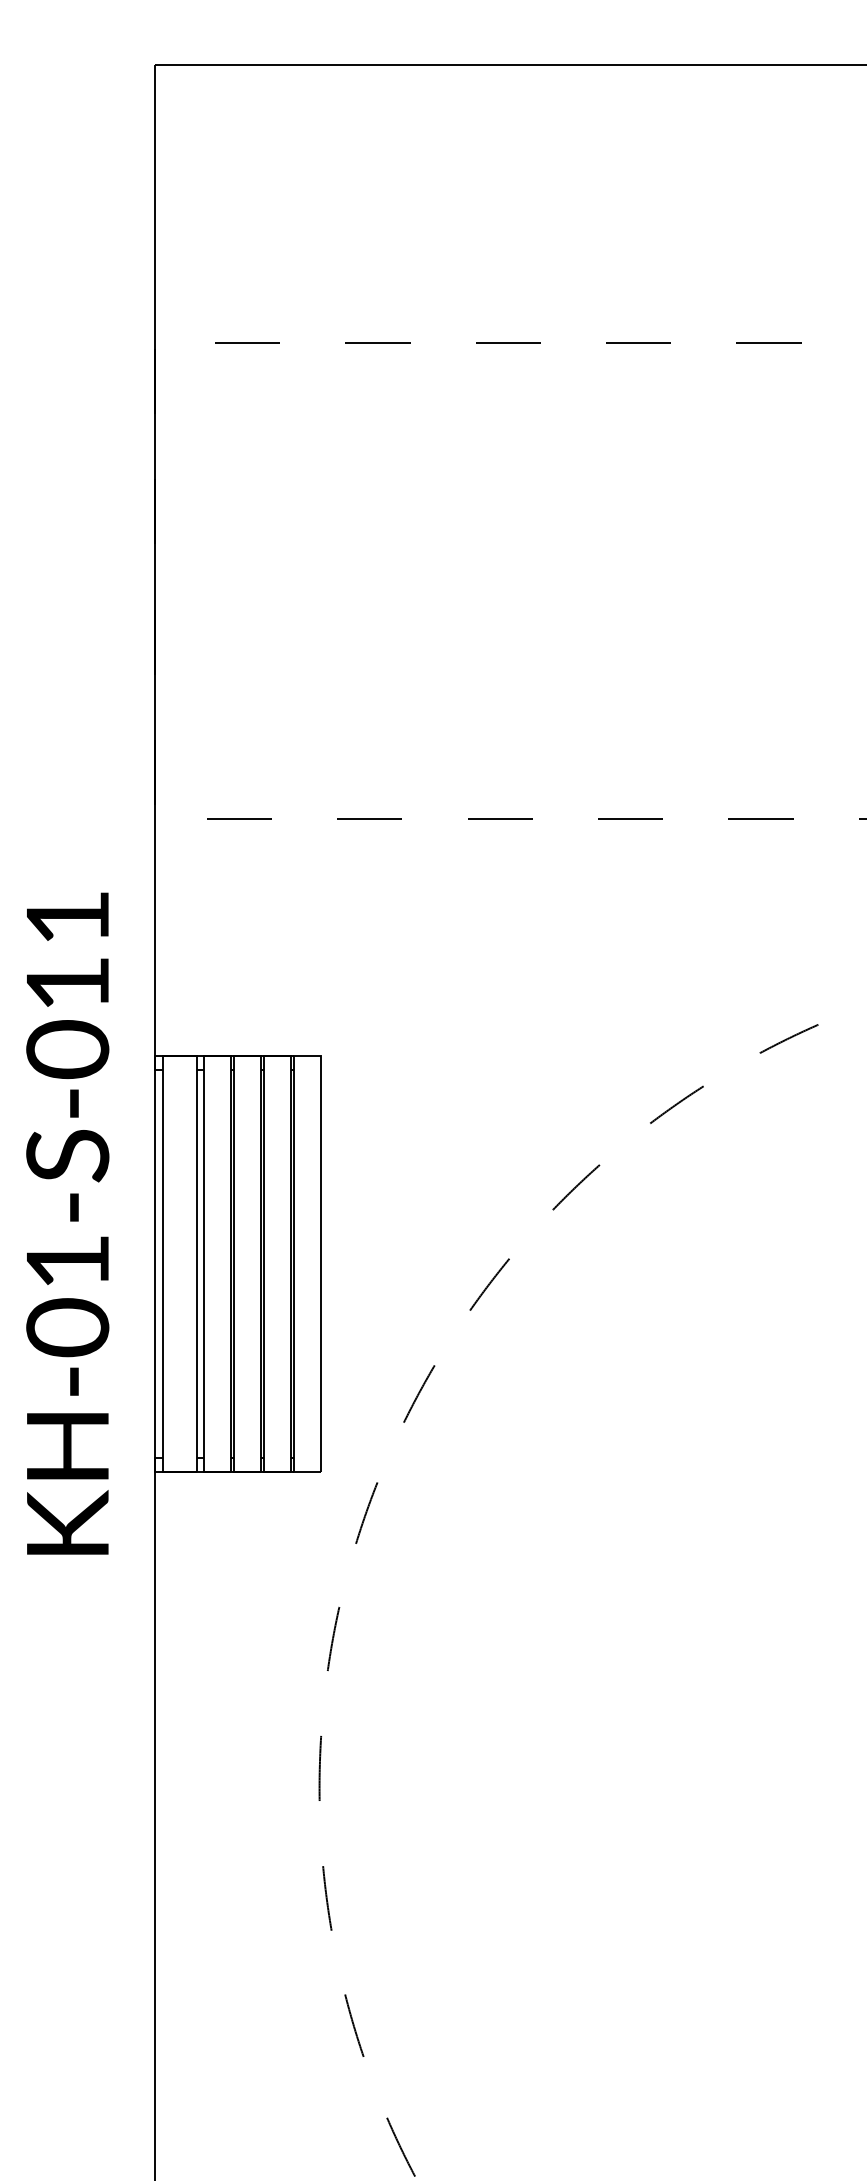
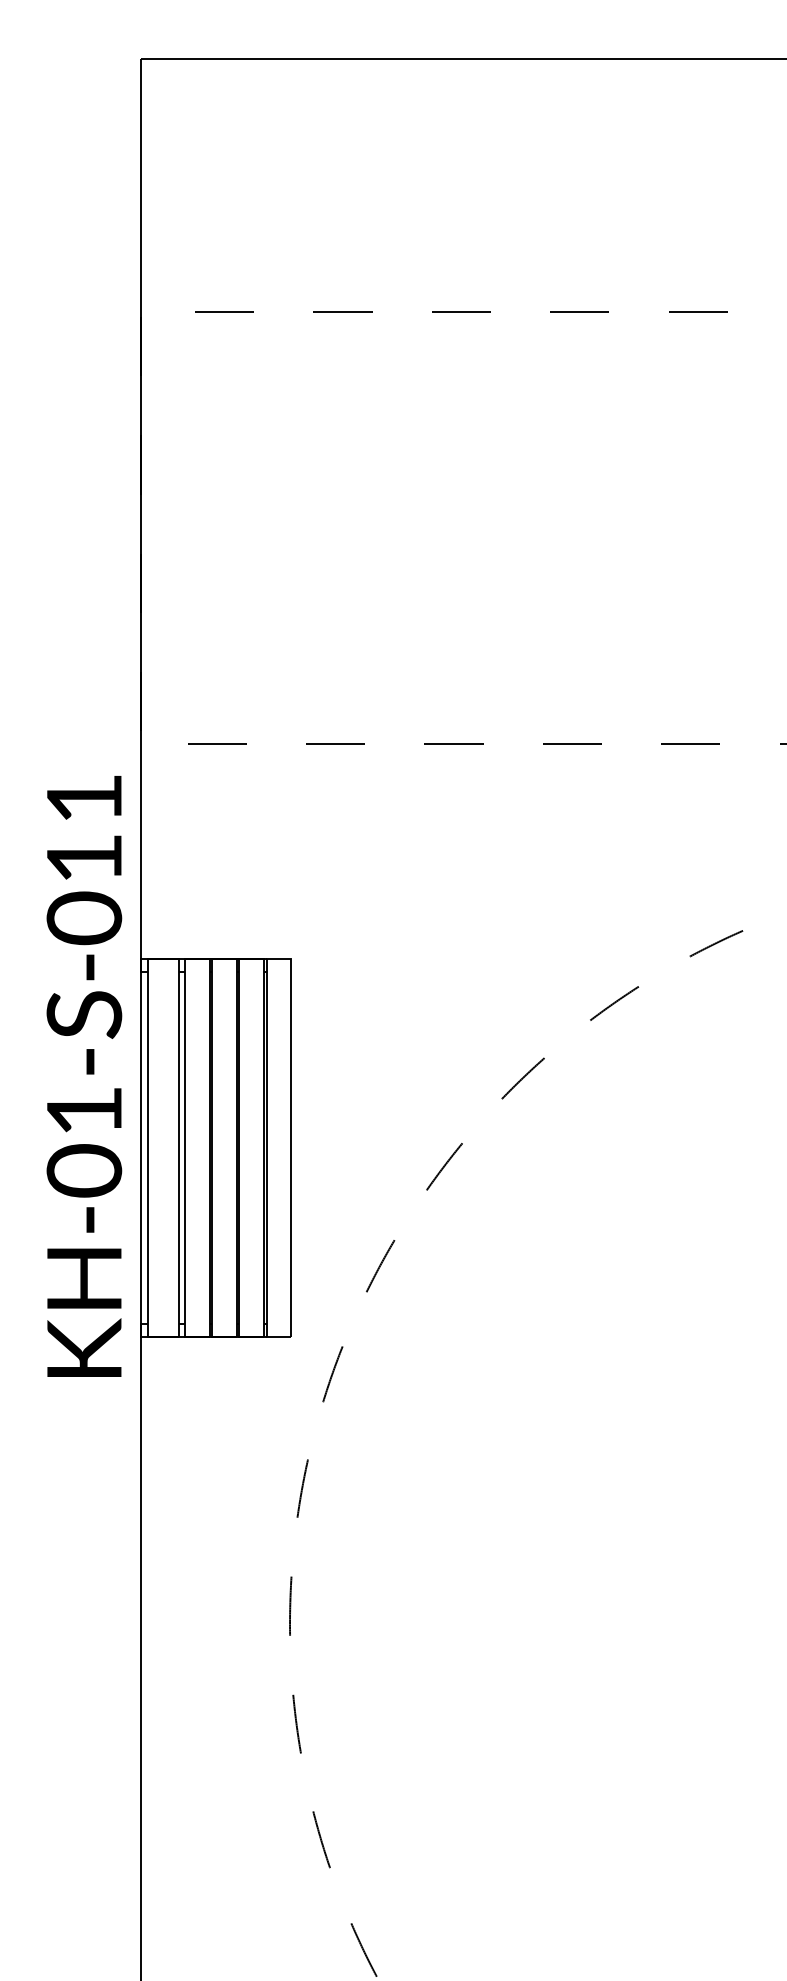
text: (67, 1223) -> (84, 1076), moved

